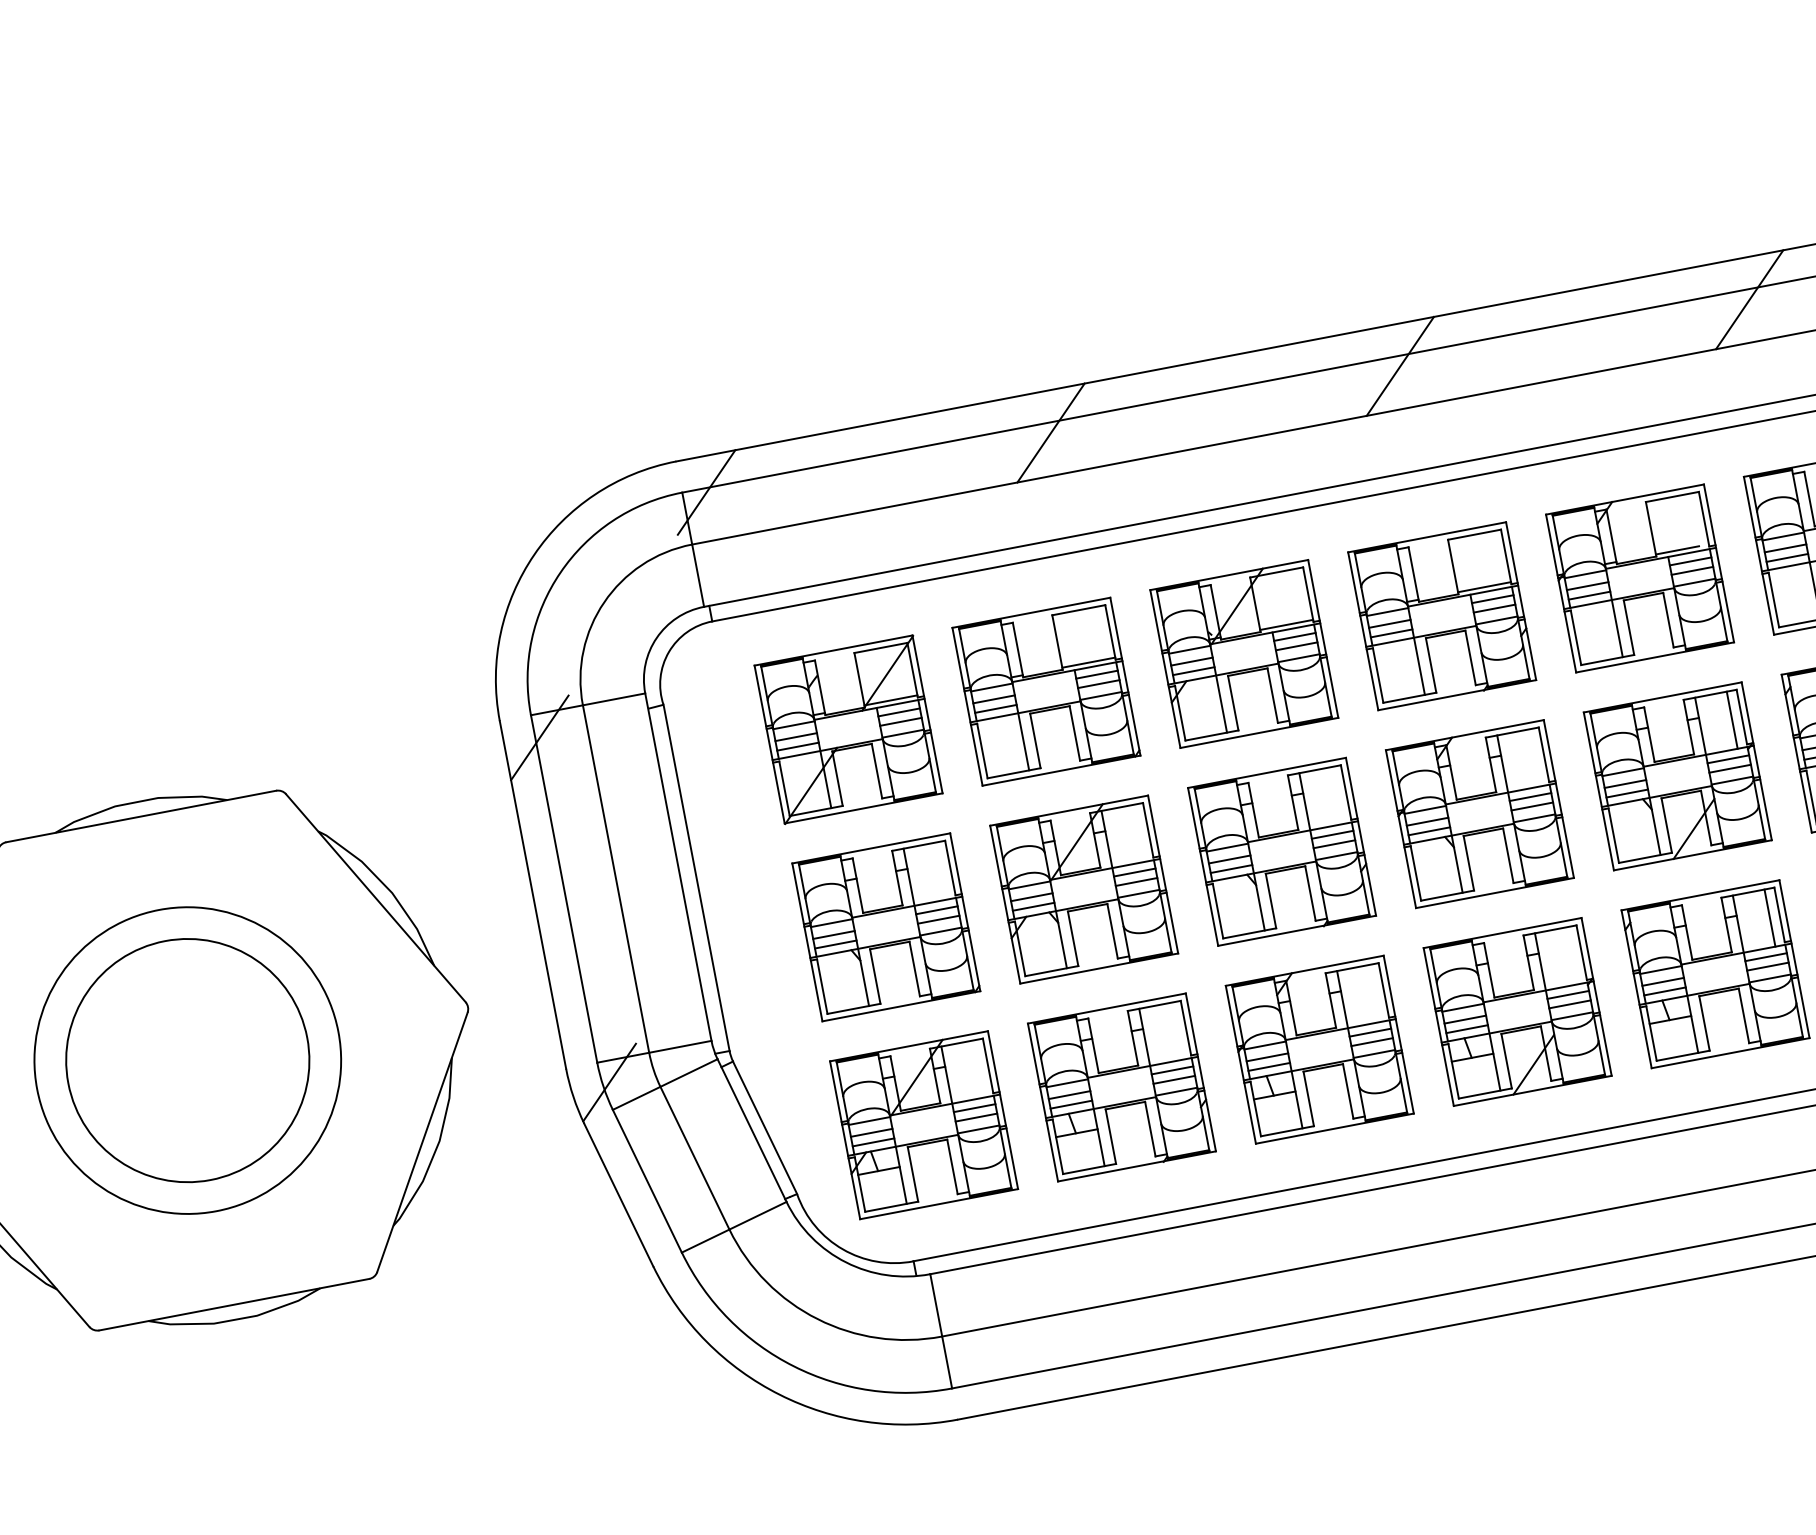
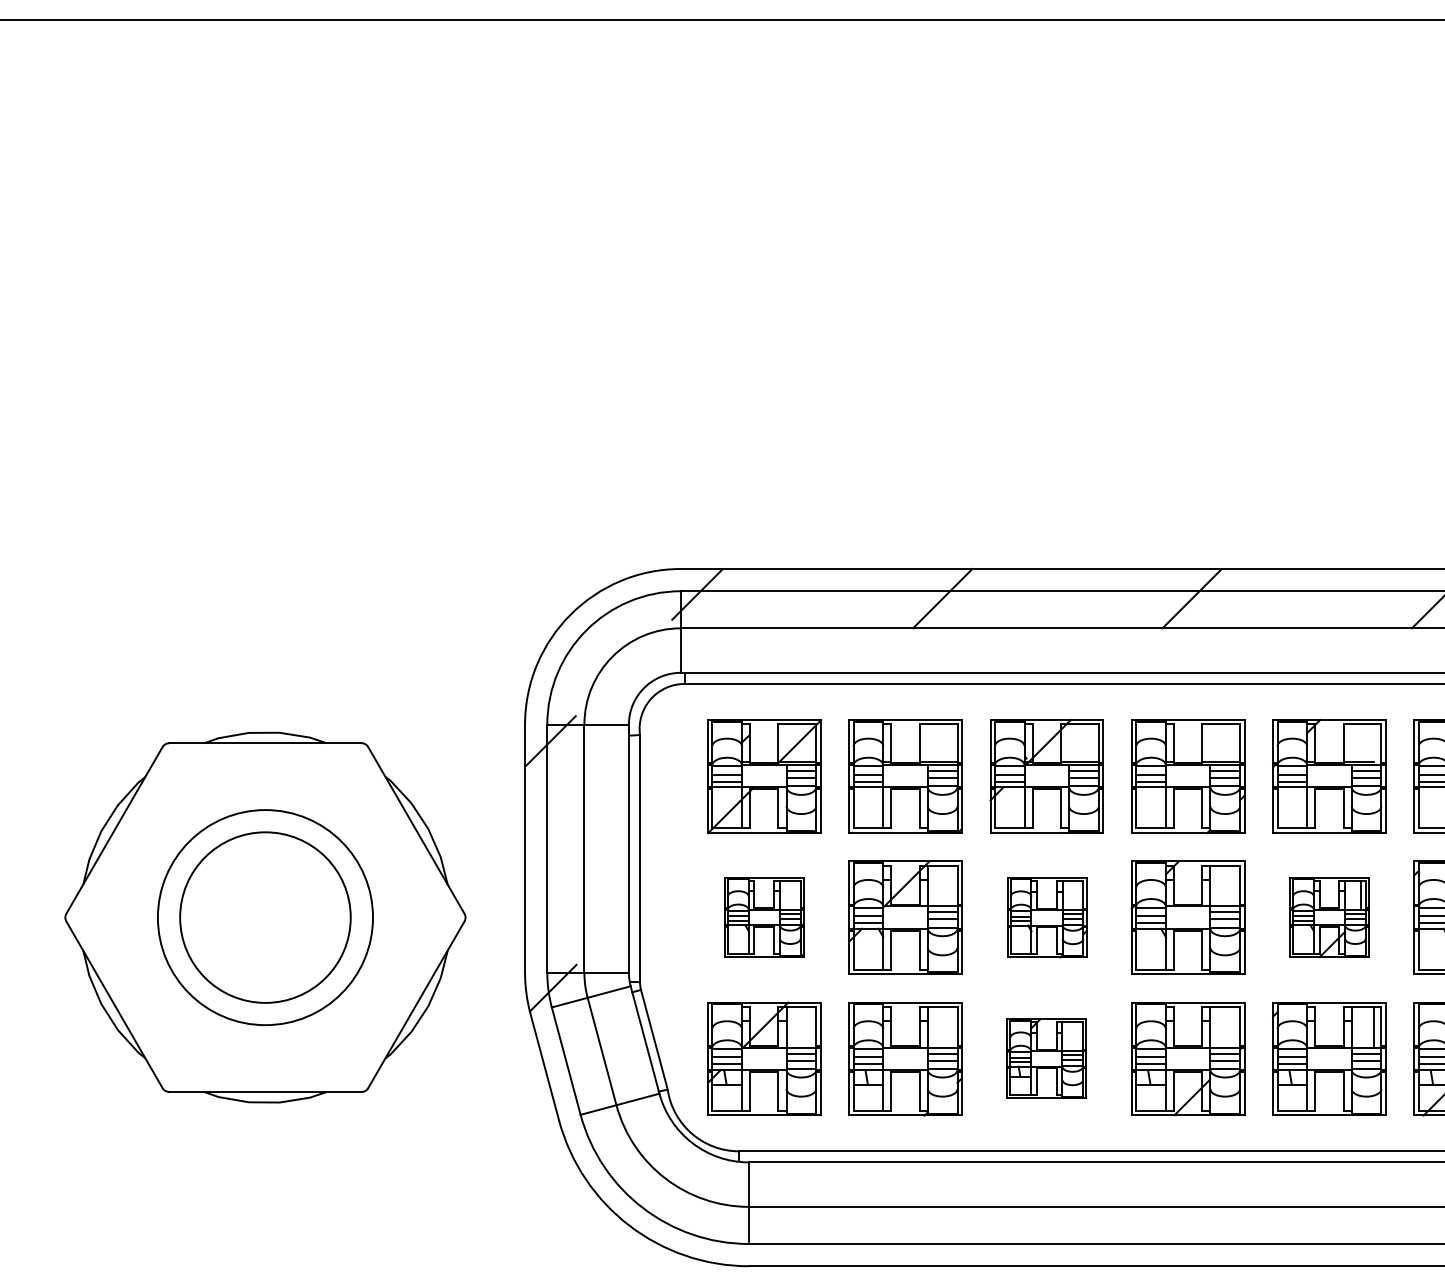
part: (1677, 776) -> (1329, 917), size x0.7
part: (1282, 851) -> (1047, 917), size x0.7
part: (886, 927) -> (764, 917), size x0.7
part: (1319, 1049) -> (1046, 1058), size x0.7

